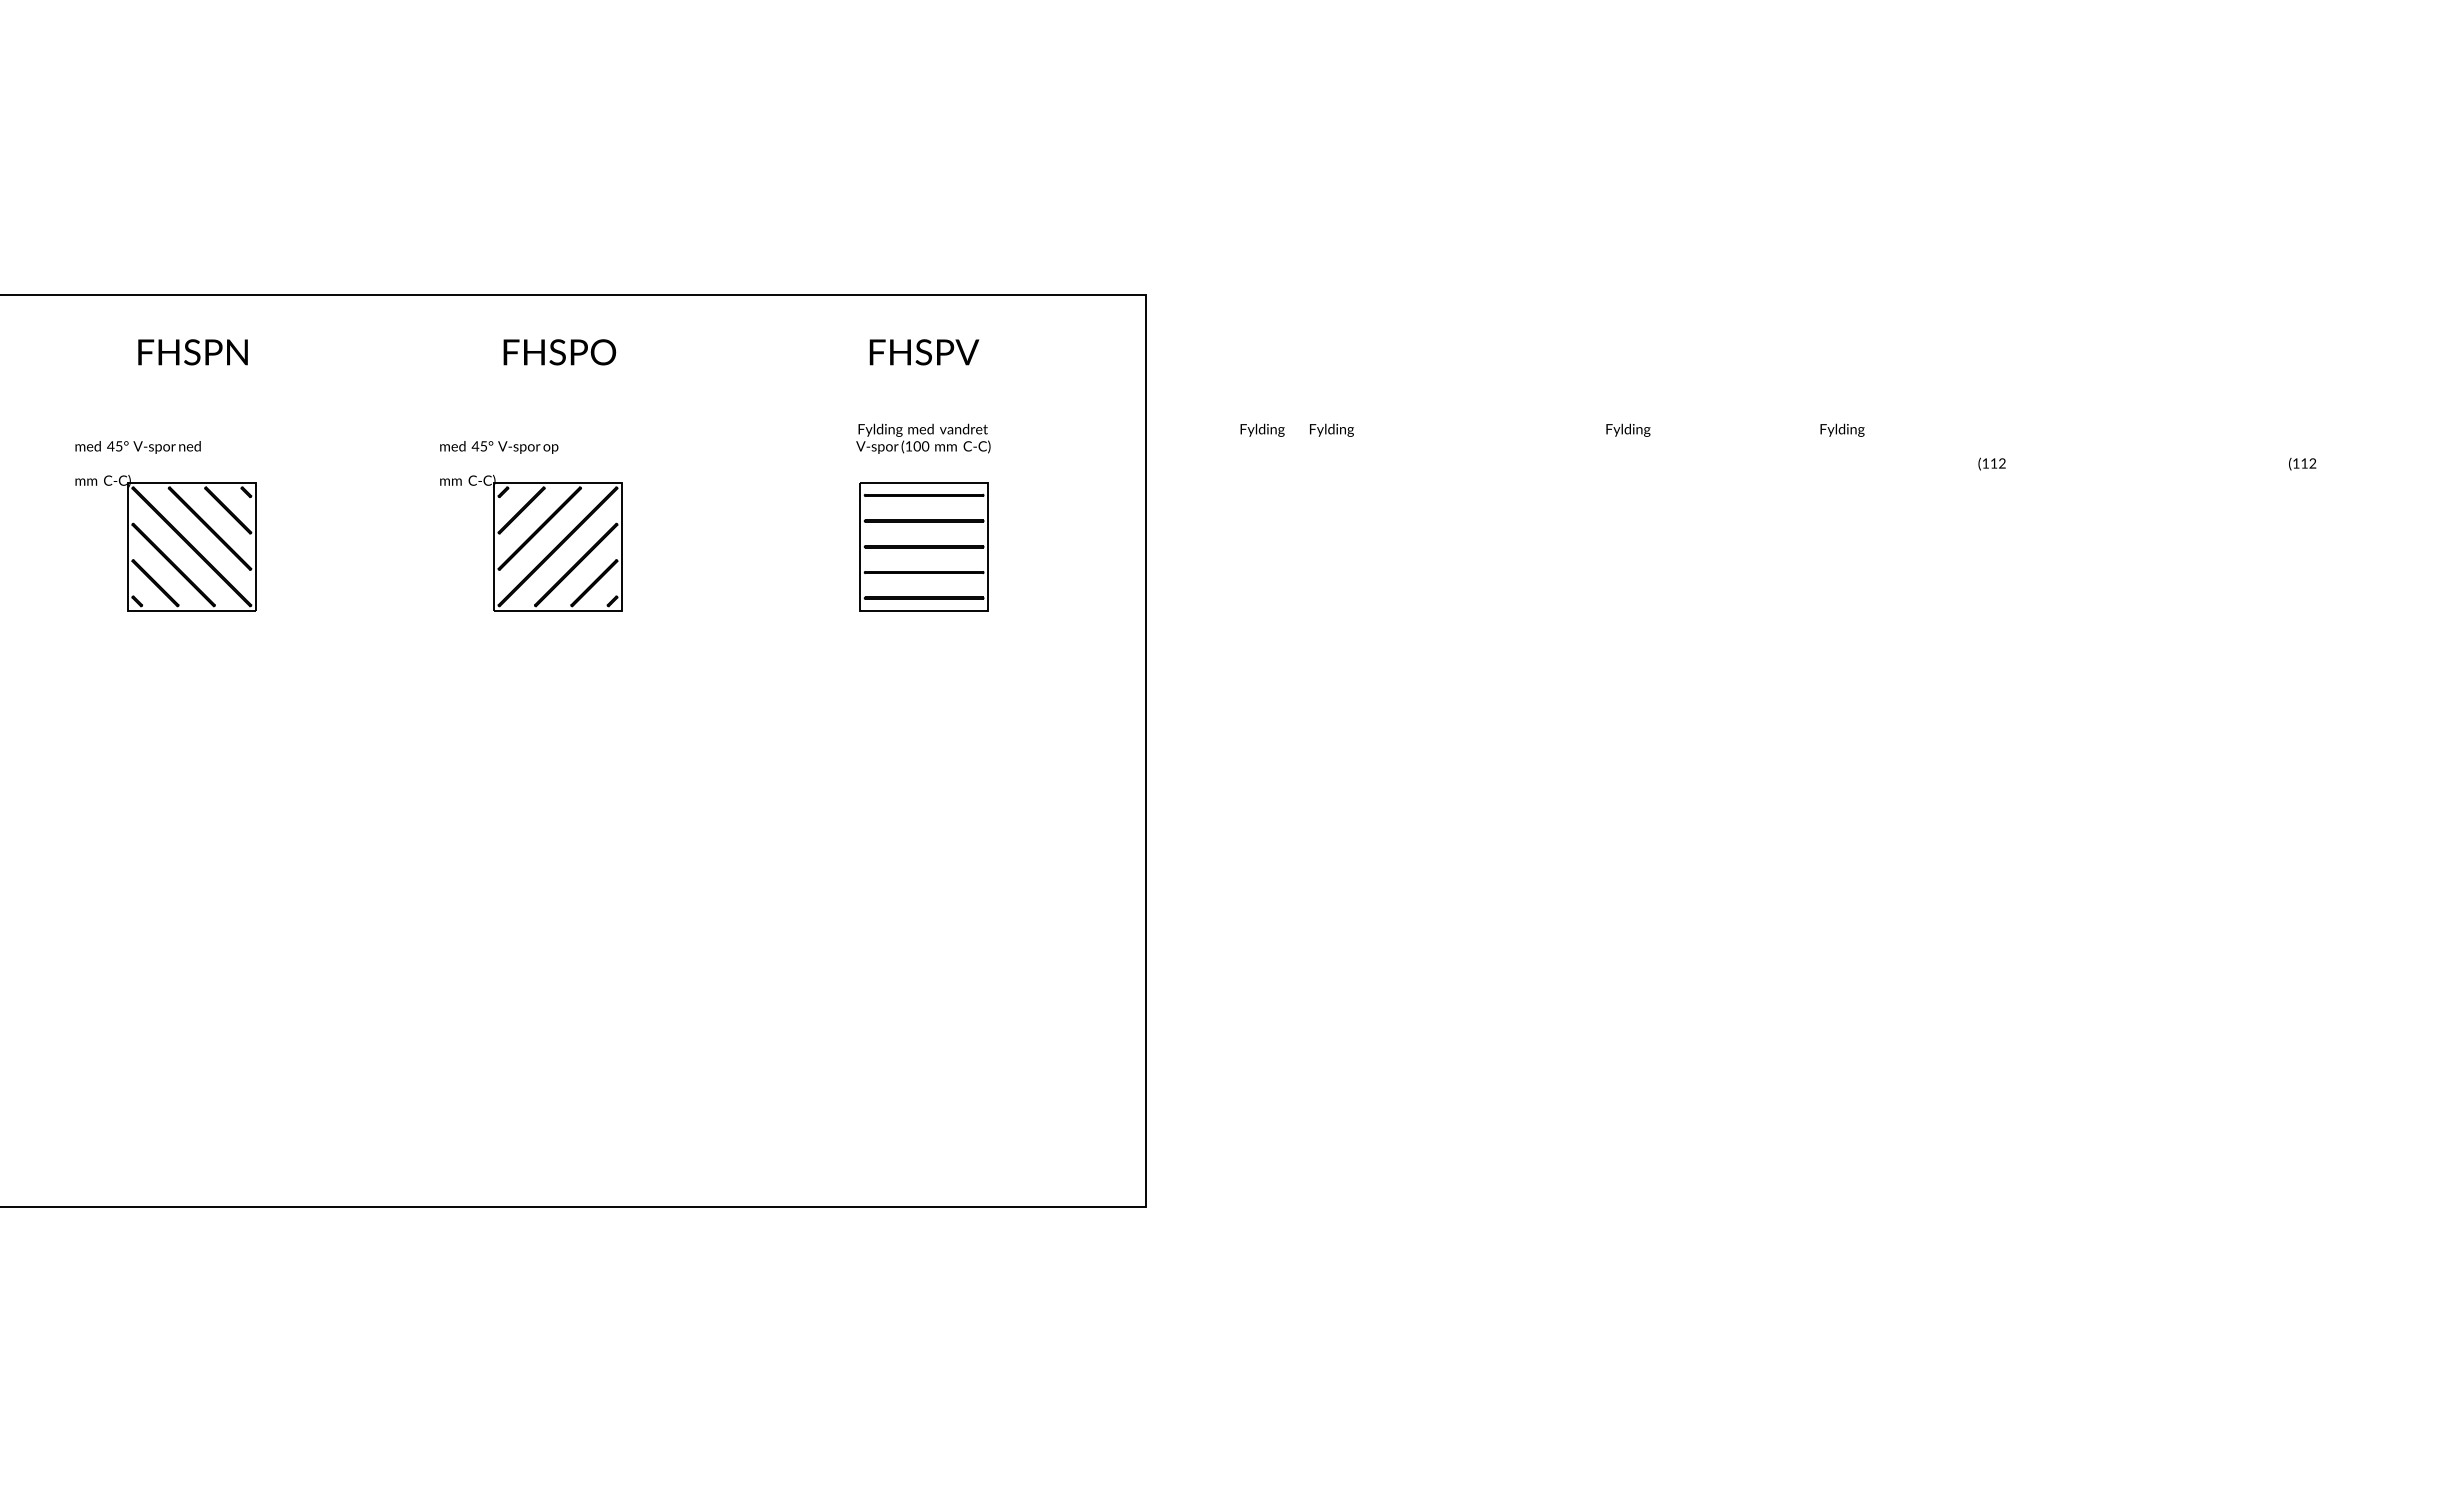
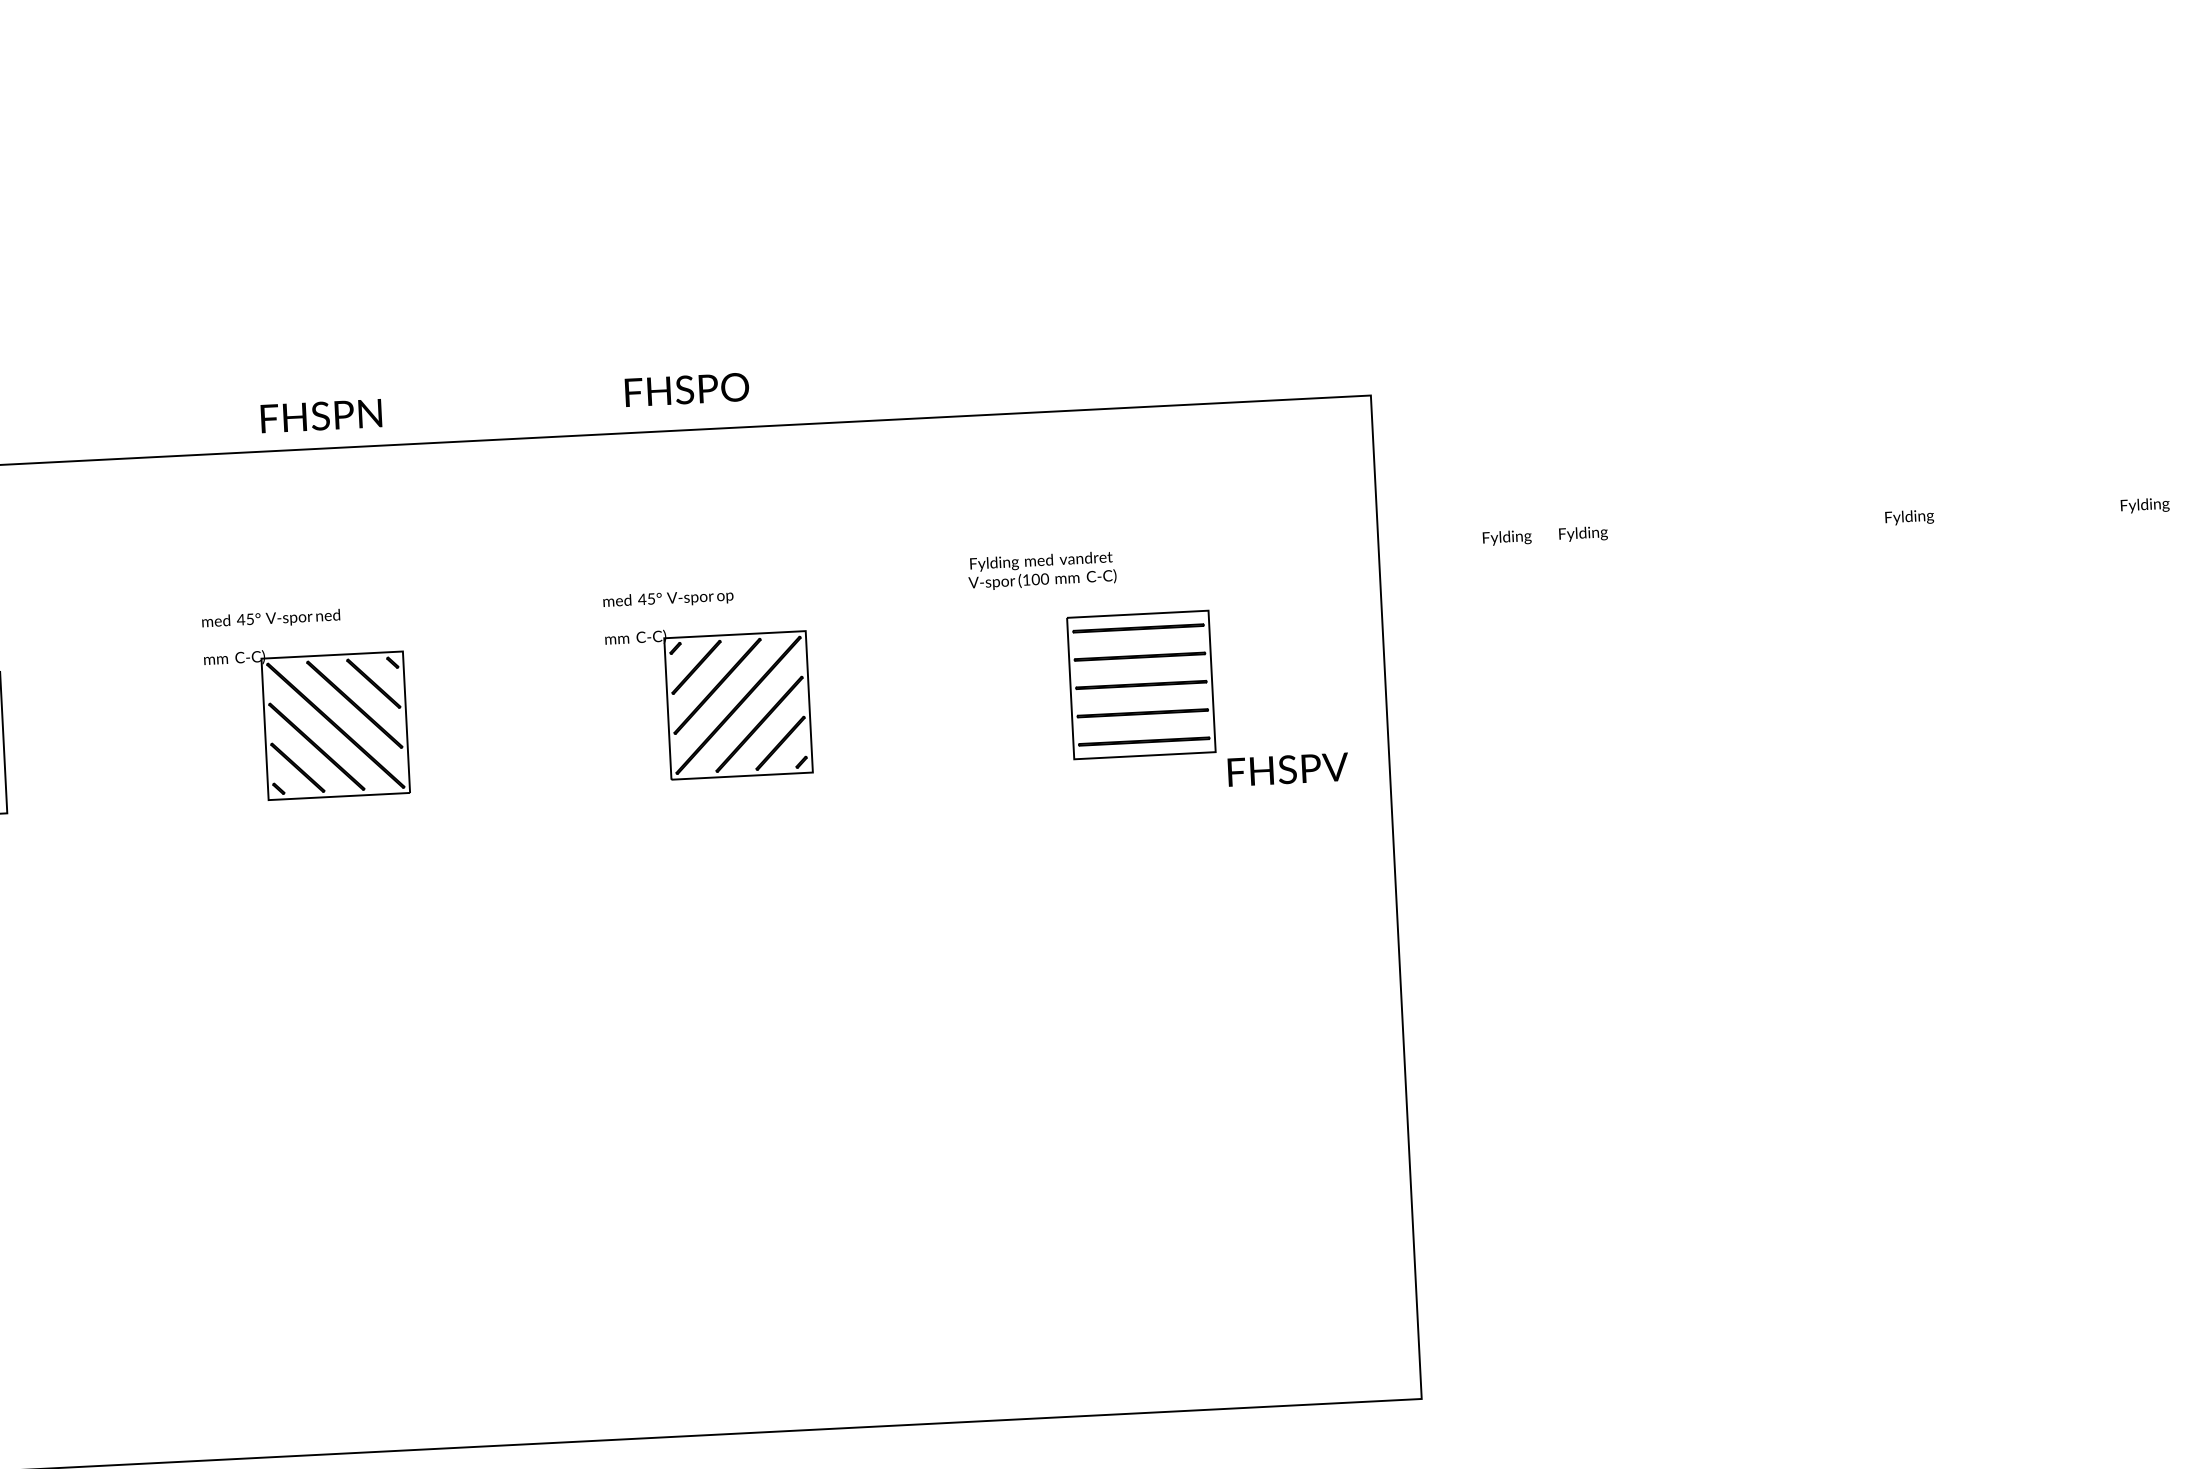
text: (192, 352) -> (320, 416), moved
text: (559, 352) -> (686, 390), moved
text: (924, 352) -> (1288, 769), moved
text: (923, 438) -> (1042, 570), moved

